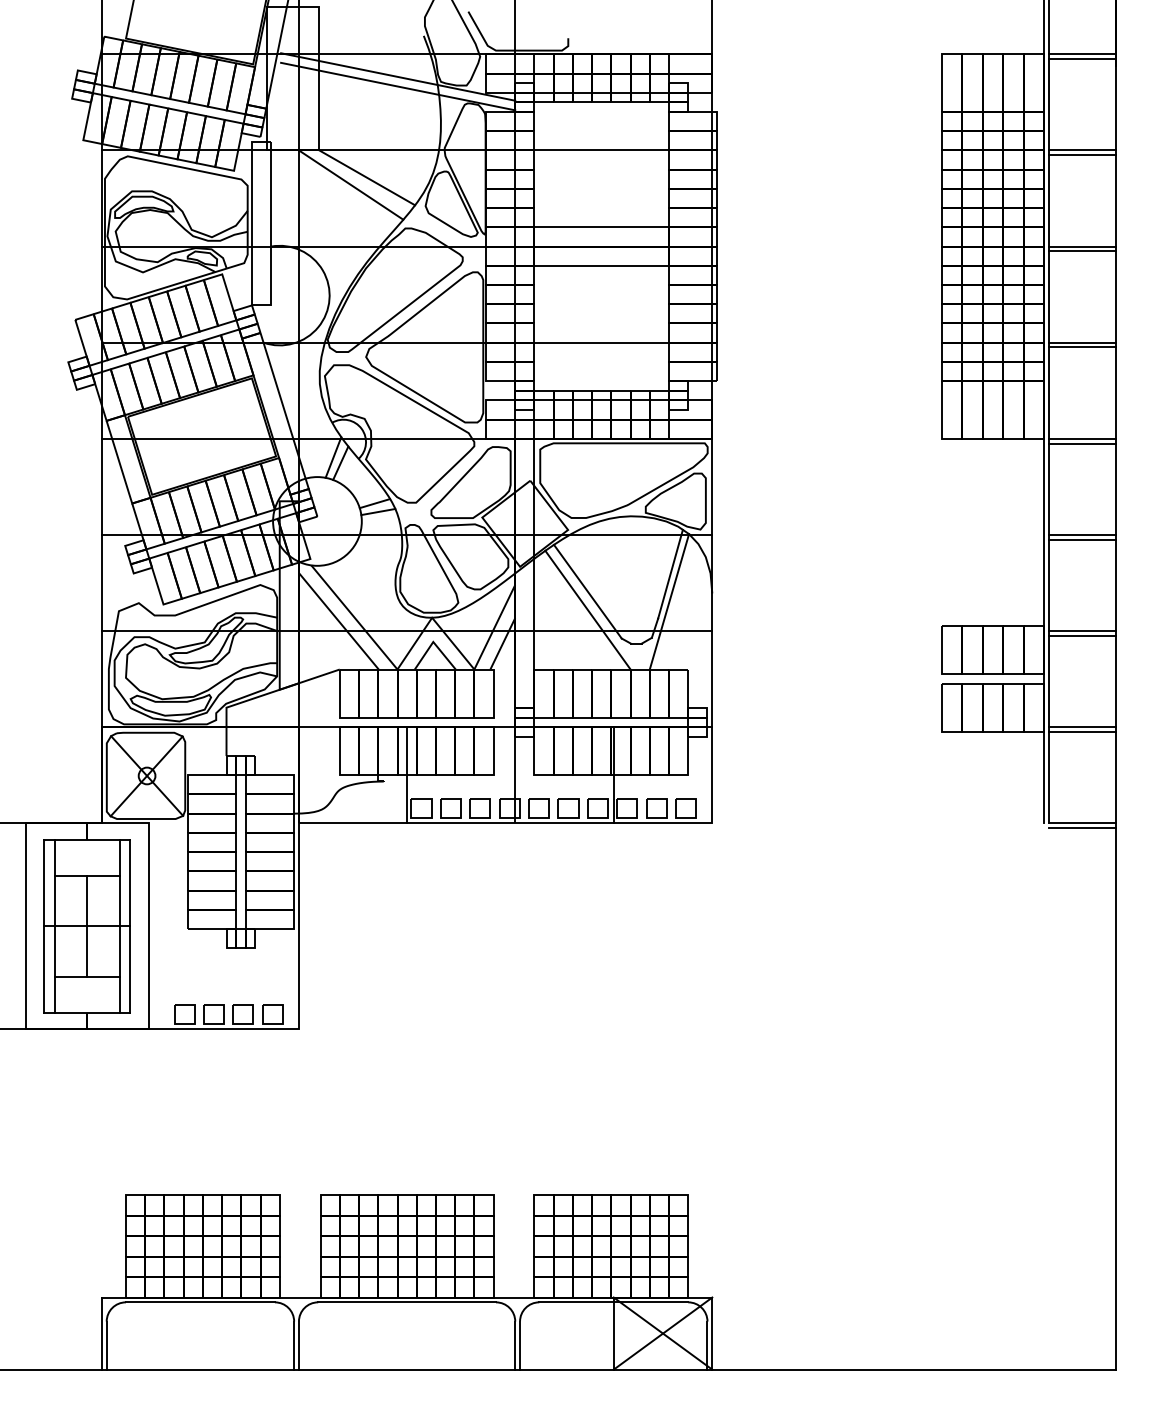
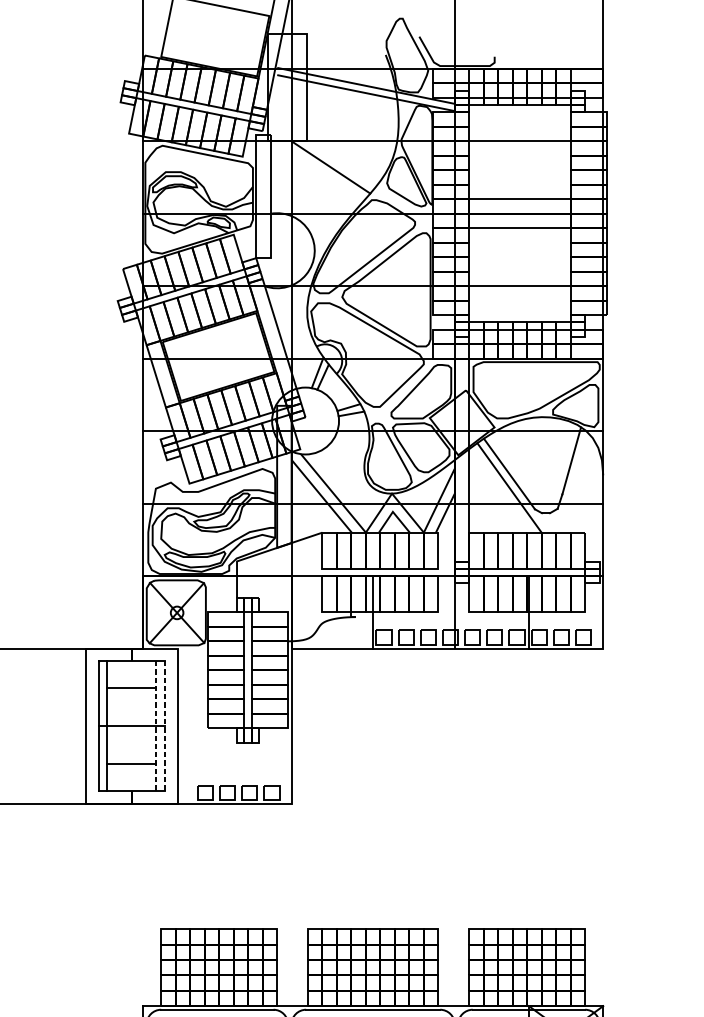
line: (367, 177) -> (343, 161), removed
line: (669, 601) -> (570, 481), removed
line: (87, 925) -> (132, 725), removed
line: (119, 926) -> (156, 726), solid -> dashed
line: (130, 926) -> (164, 726), solid -> dashed

